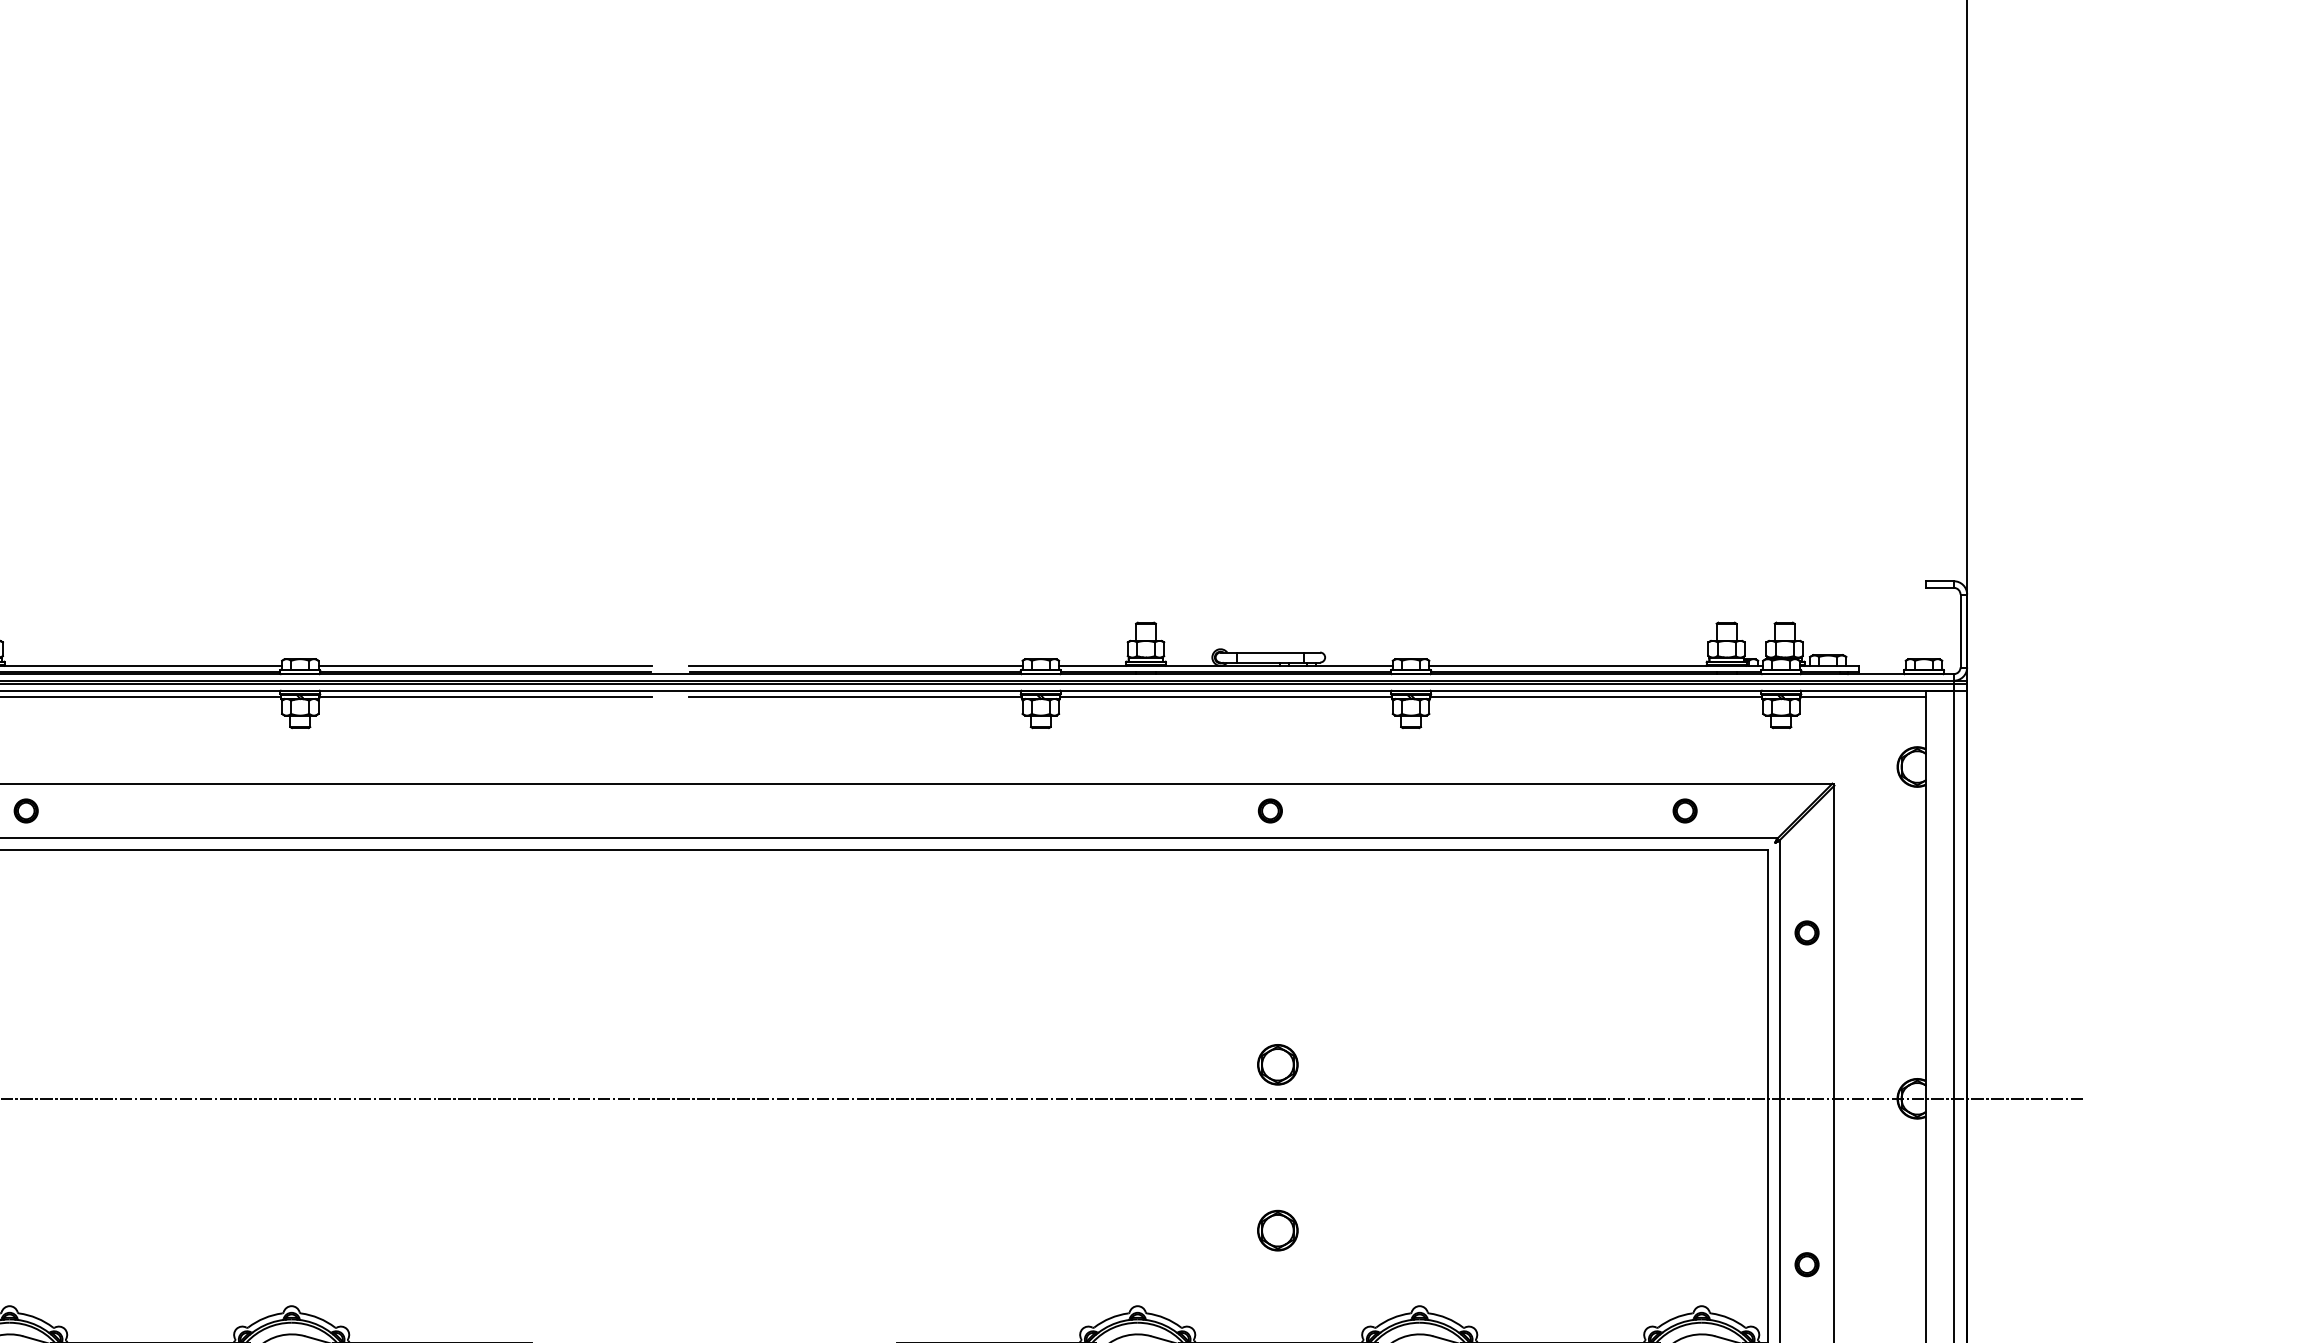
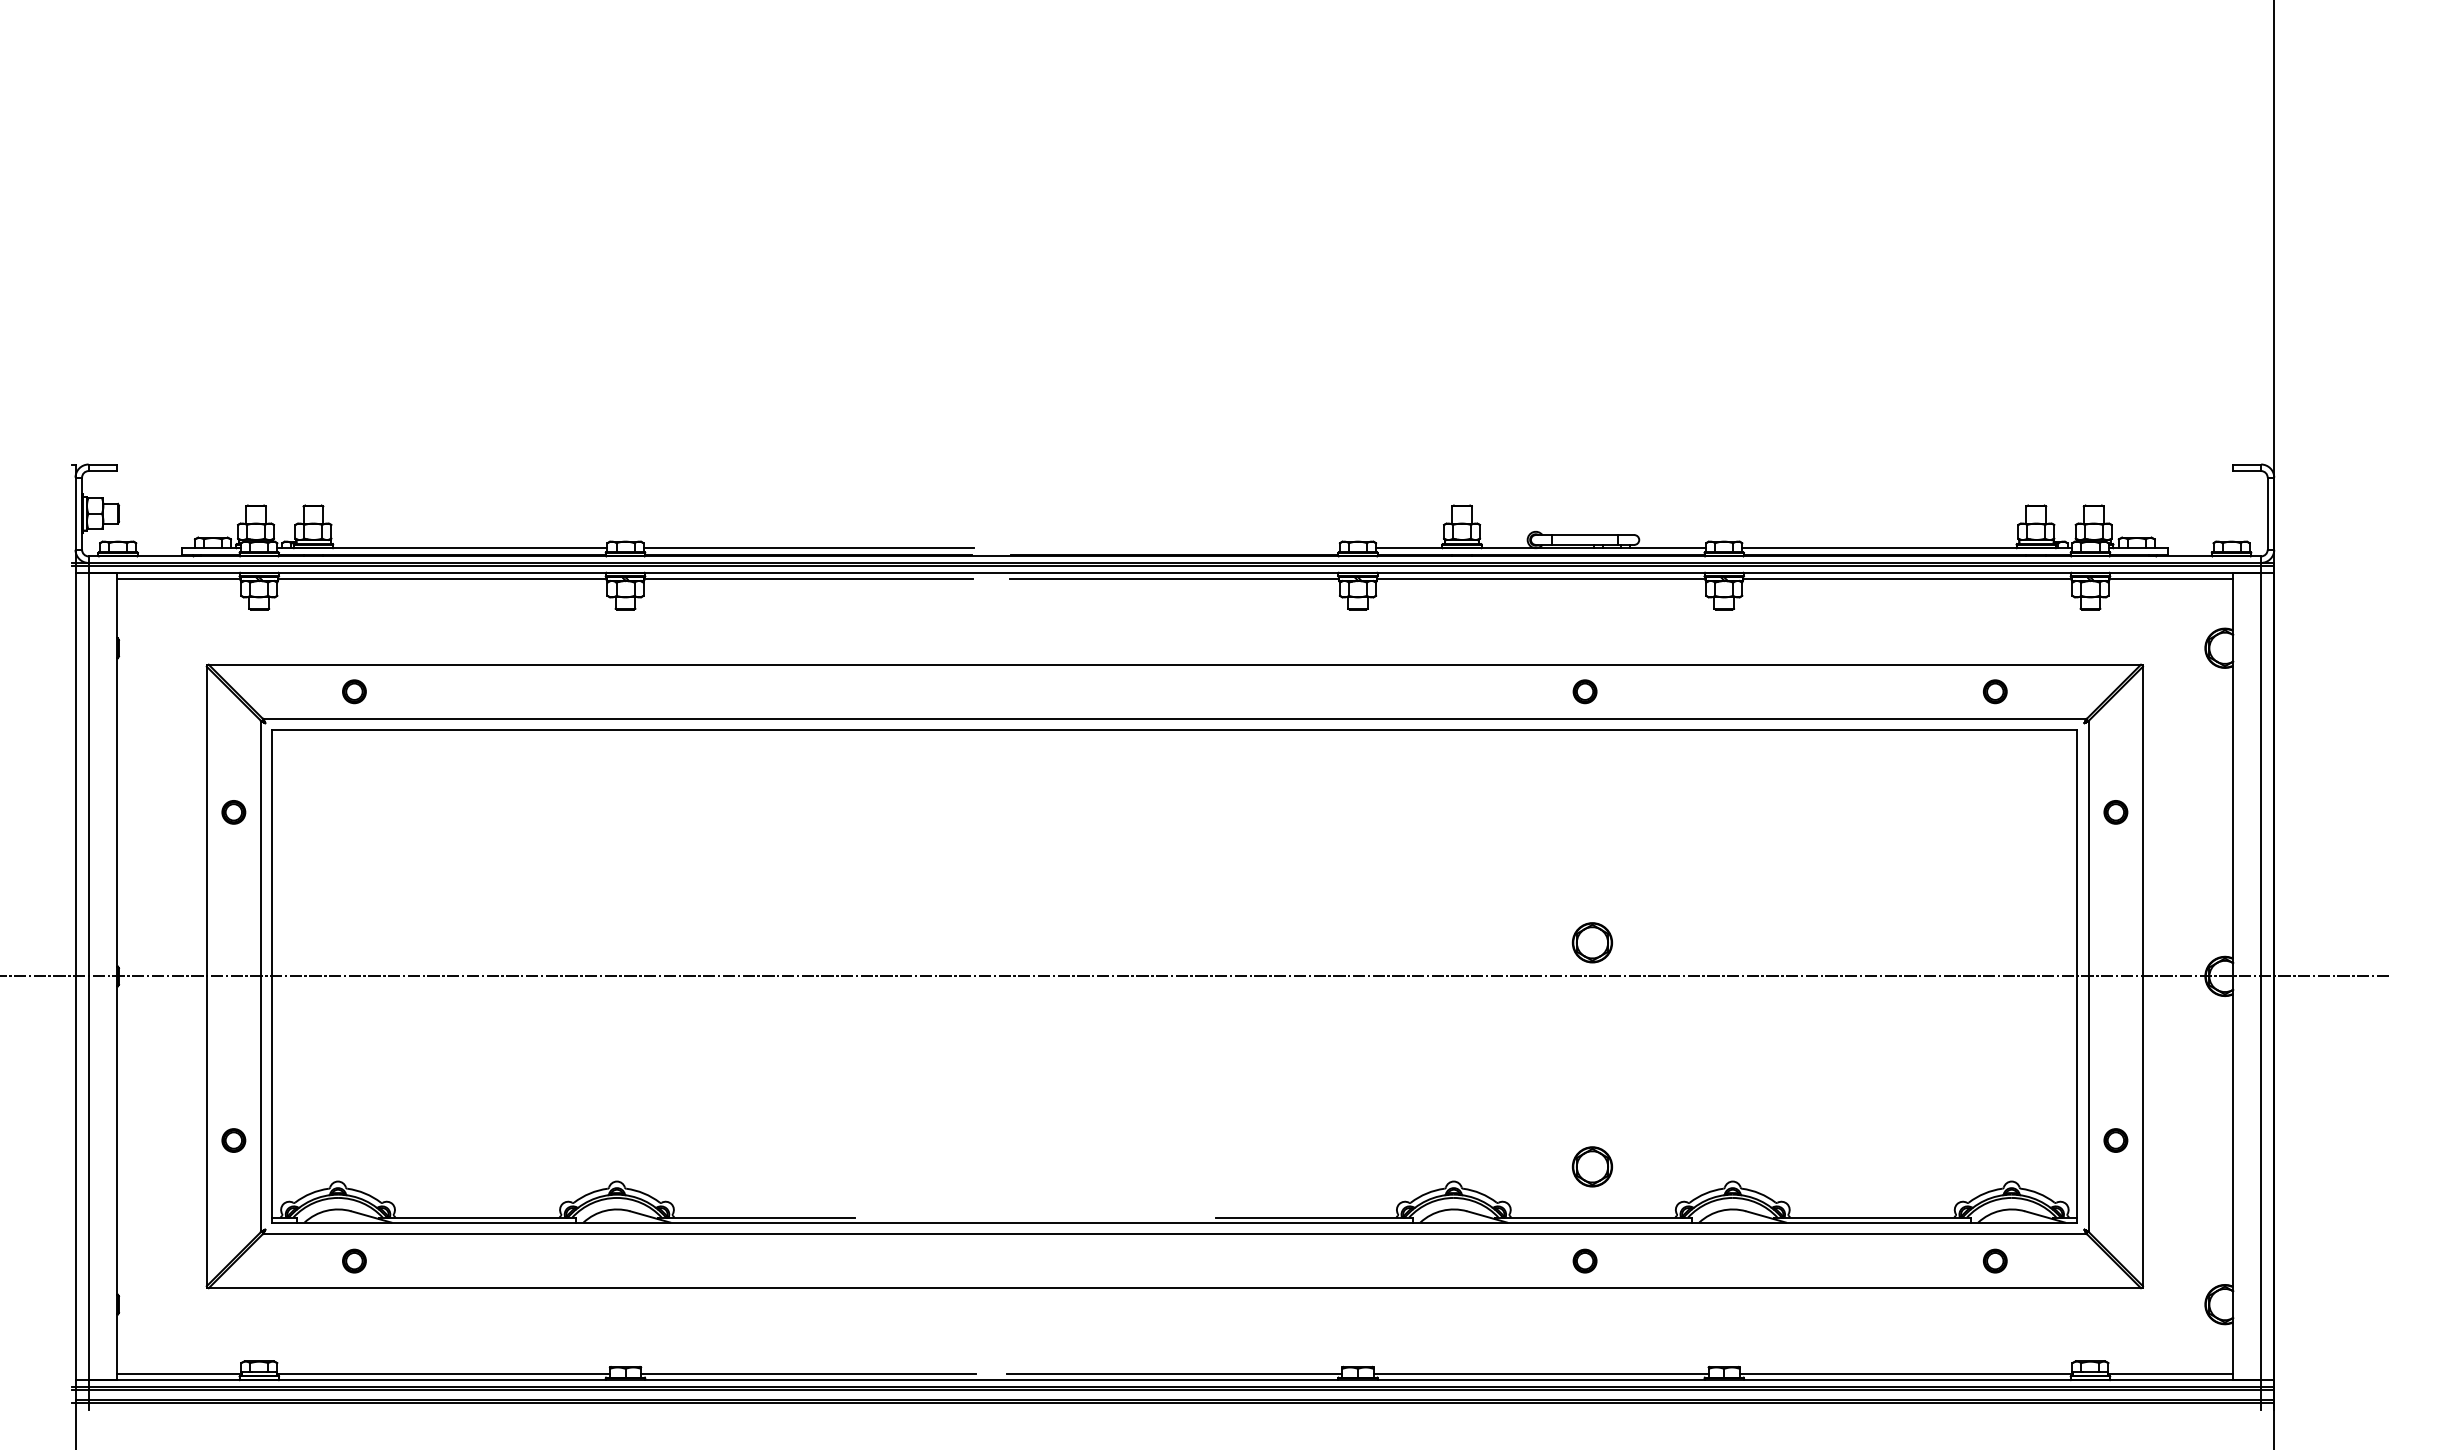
line: (855, 666) -> (1174, 548), removed
part: (1276, 1230) -> (1591, 1166), moved

